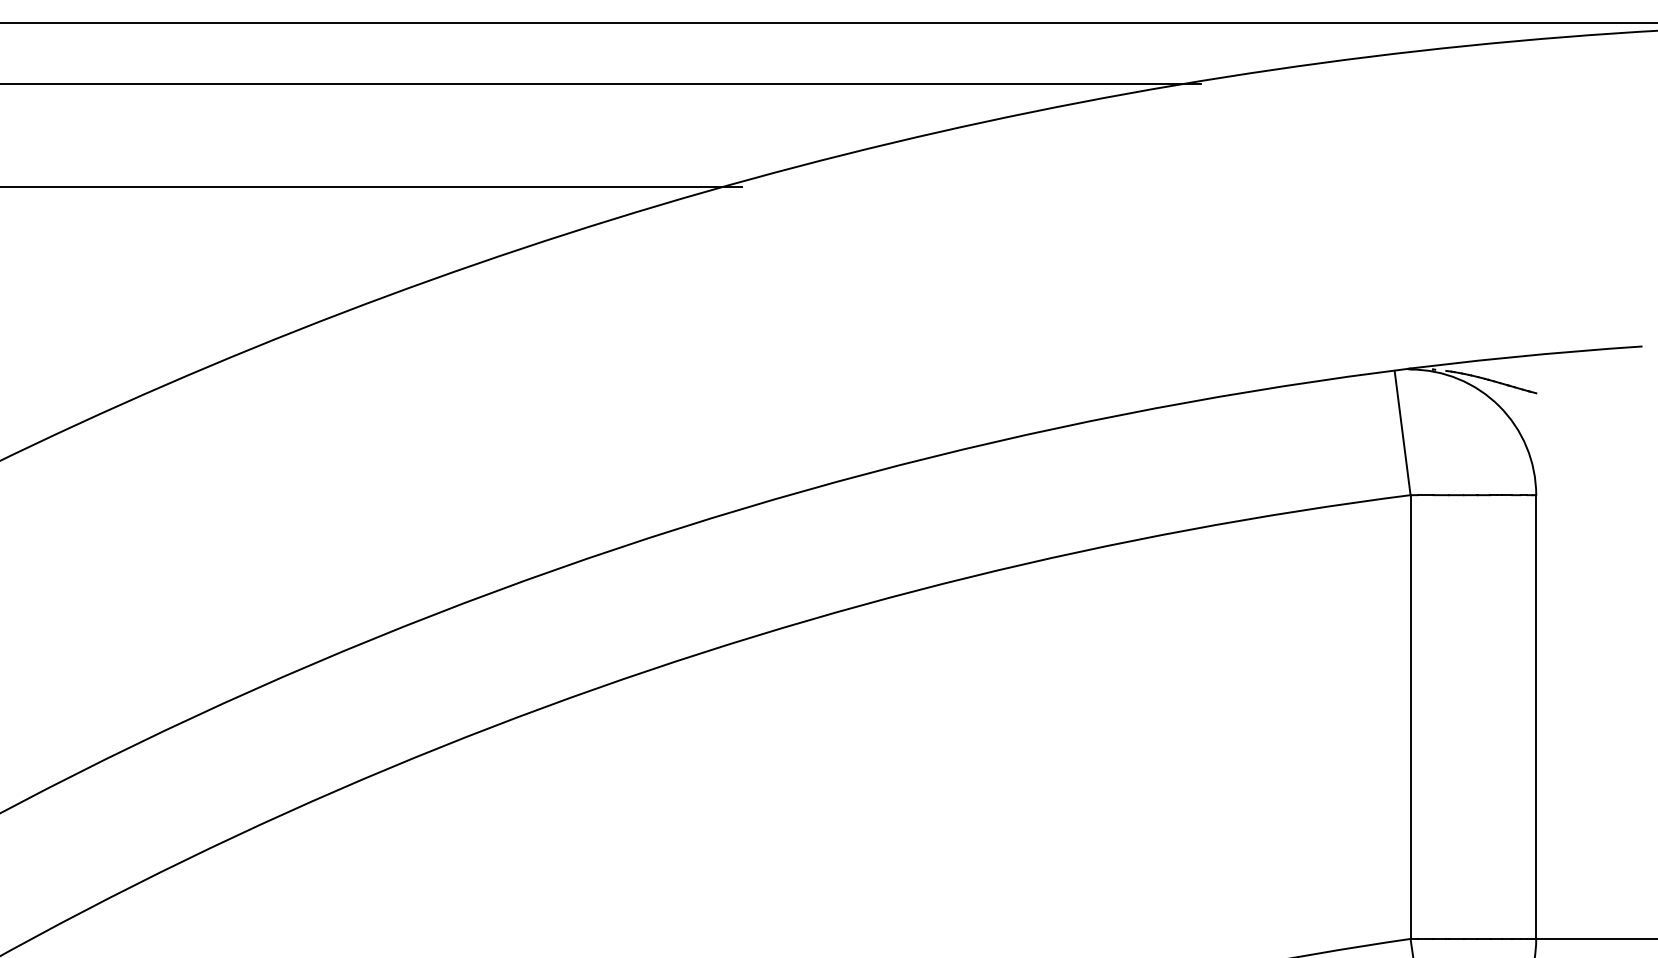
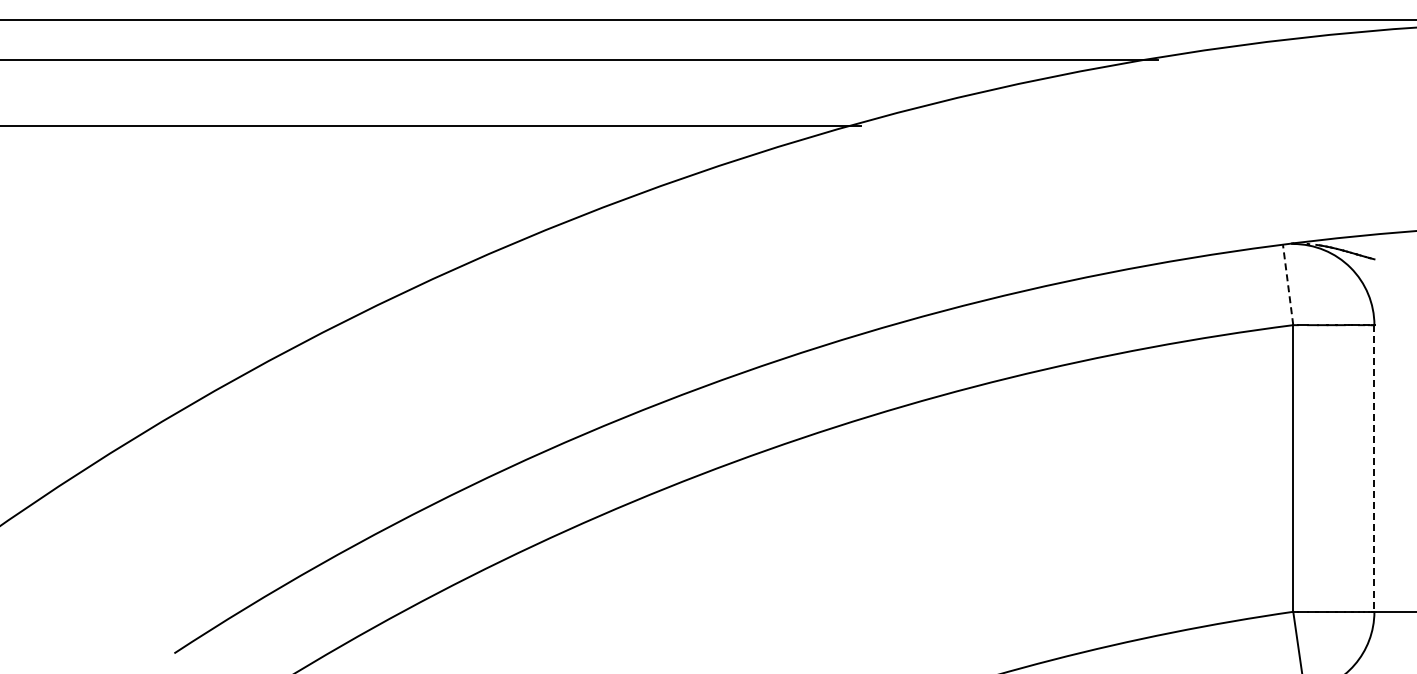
line: (1403, 432) -> (1288, 284), solid -> dashed
line: (1536, 717) -> (1374, 468), solid -> dashed

